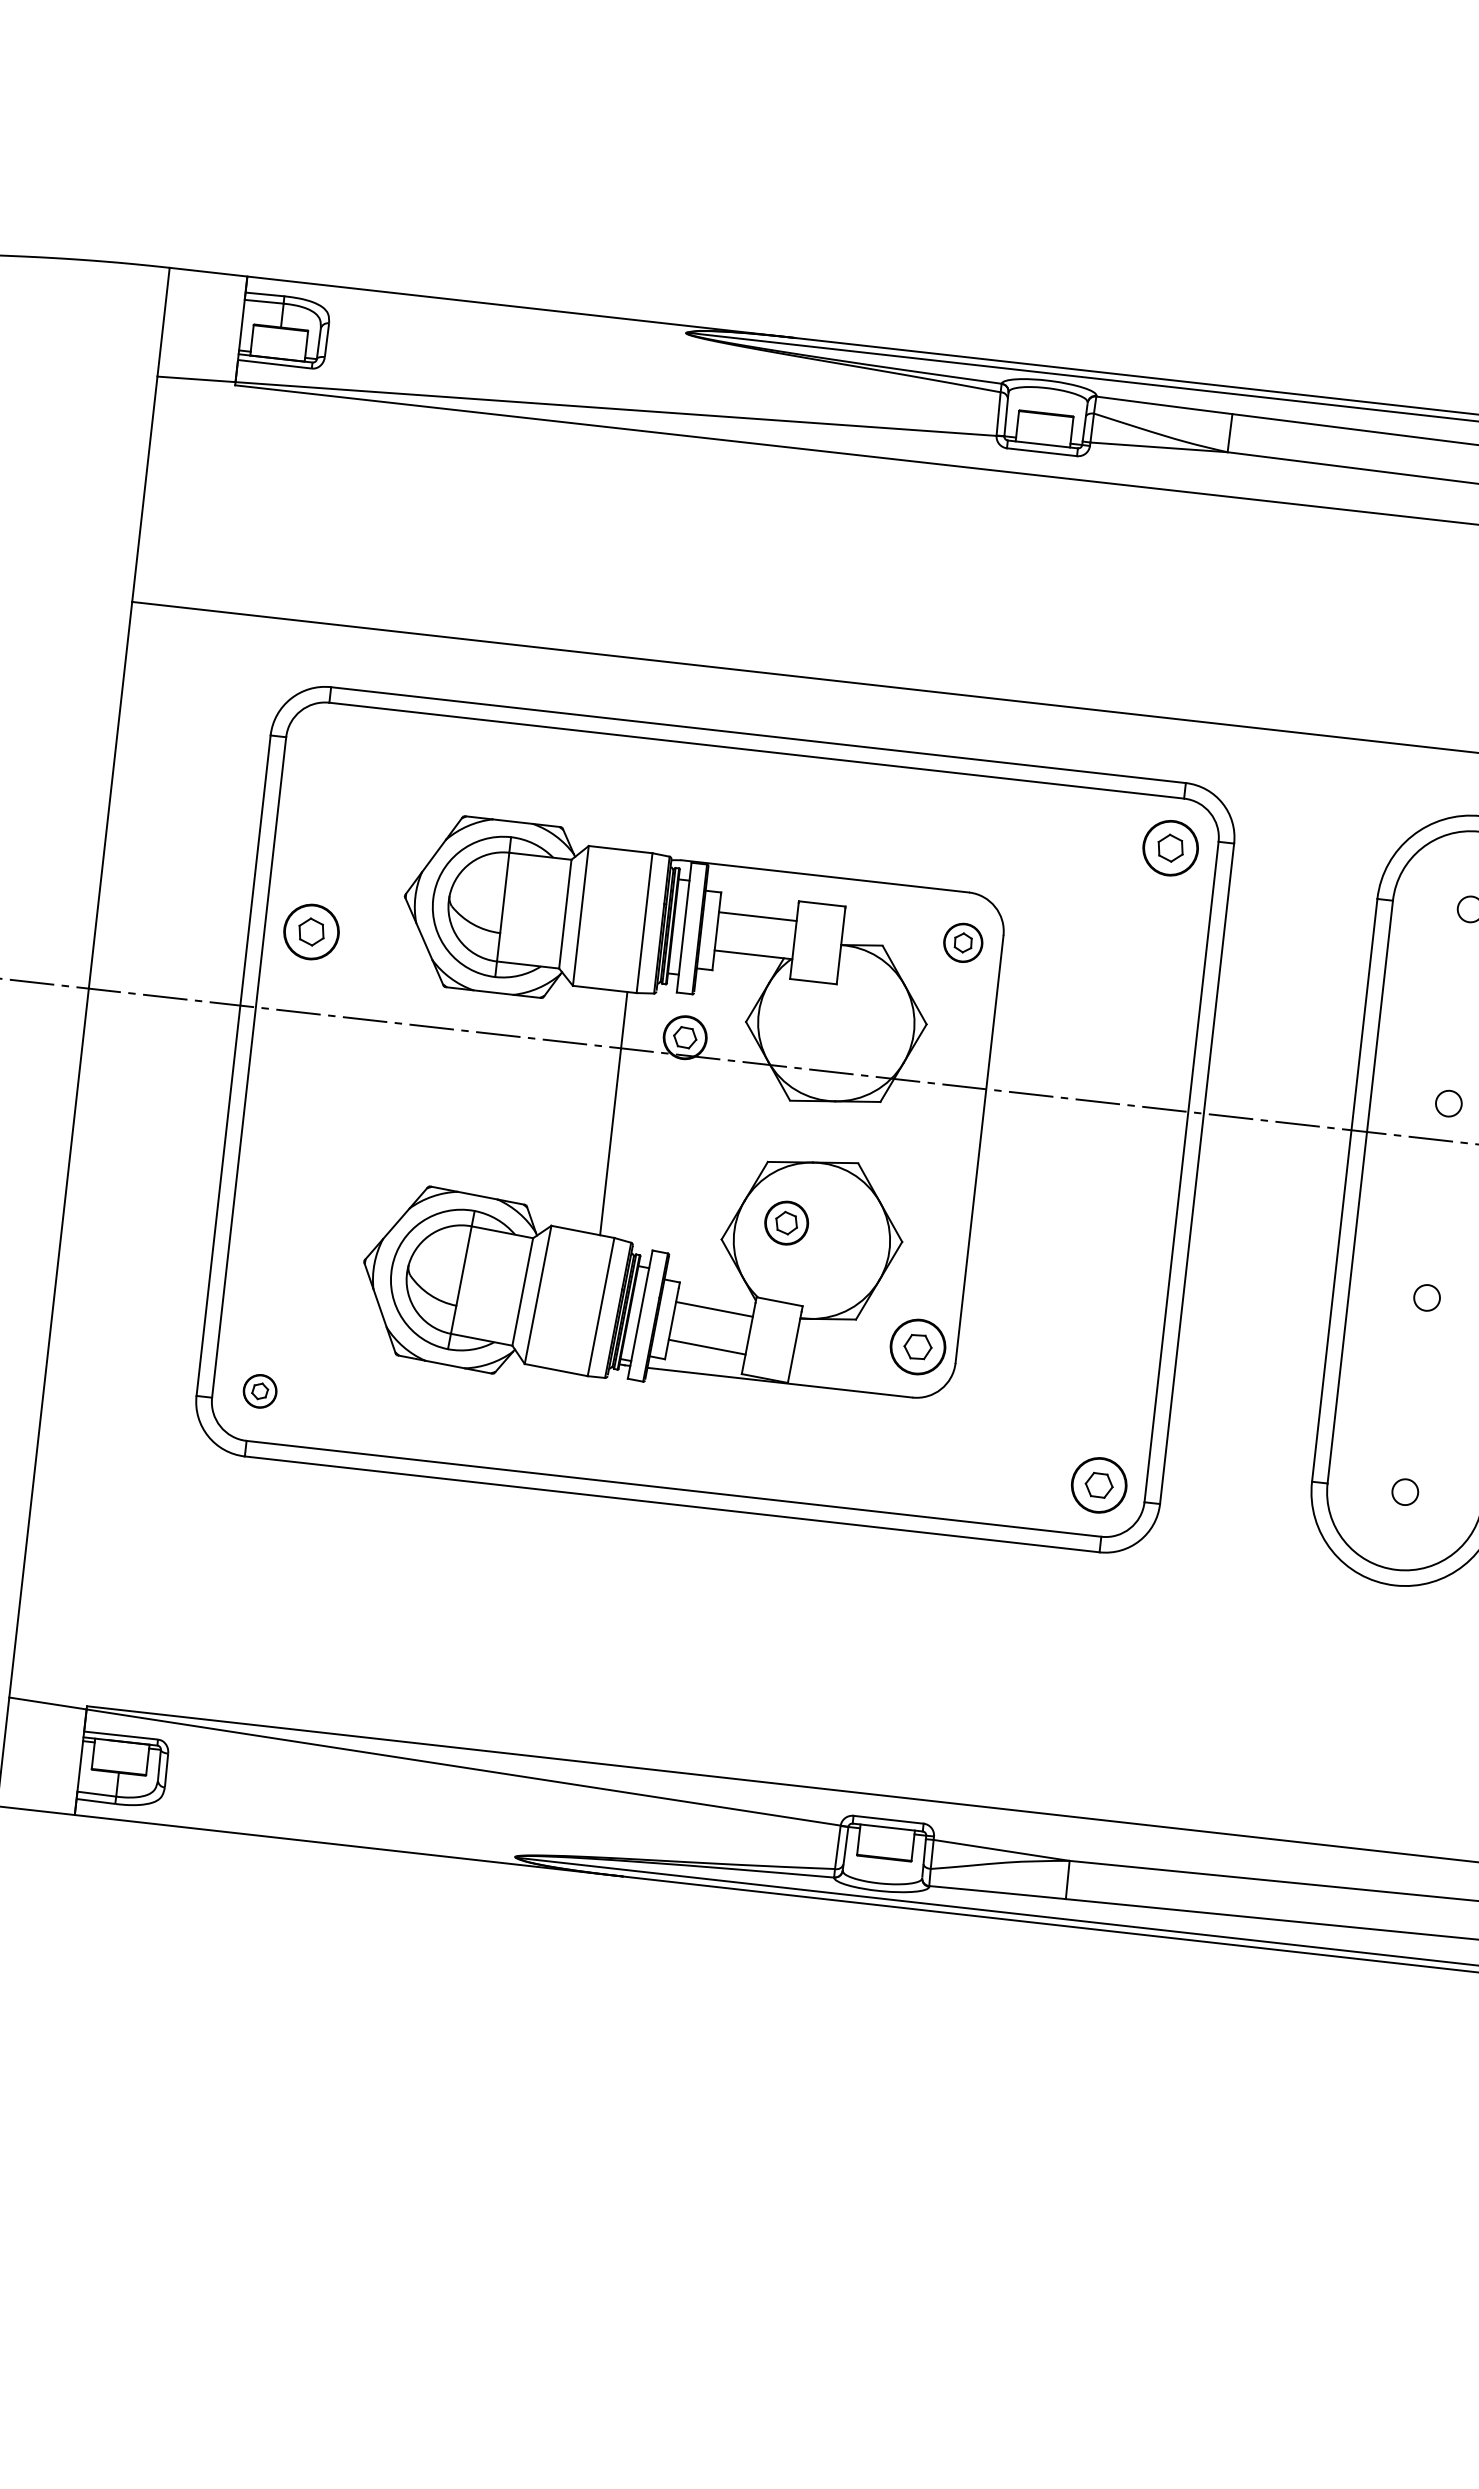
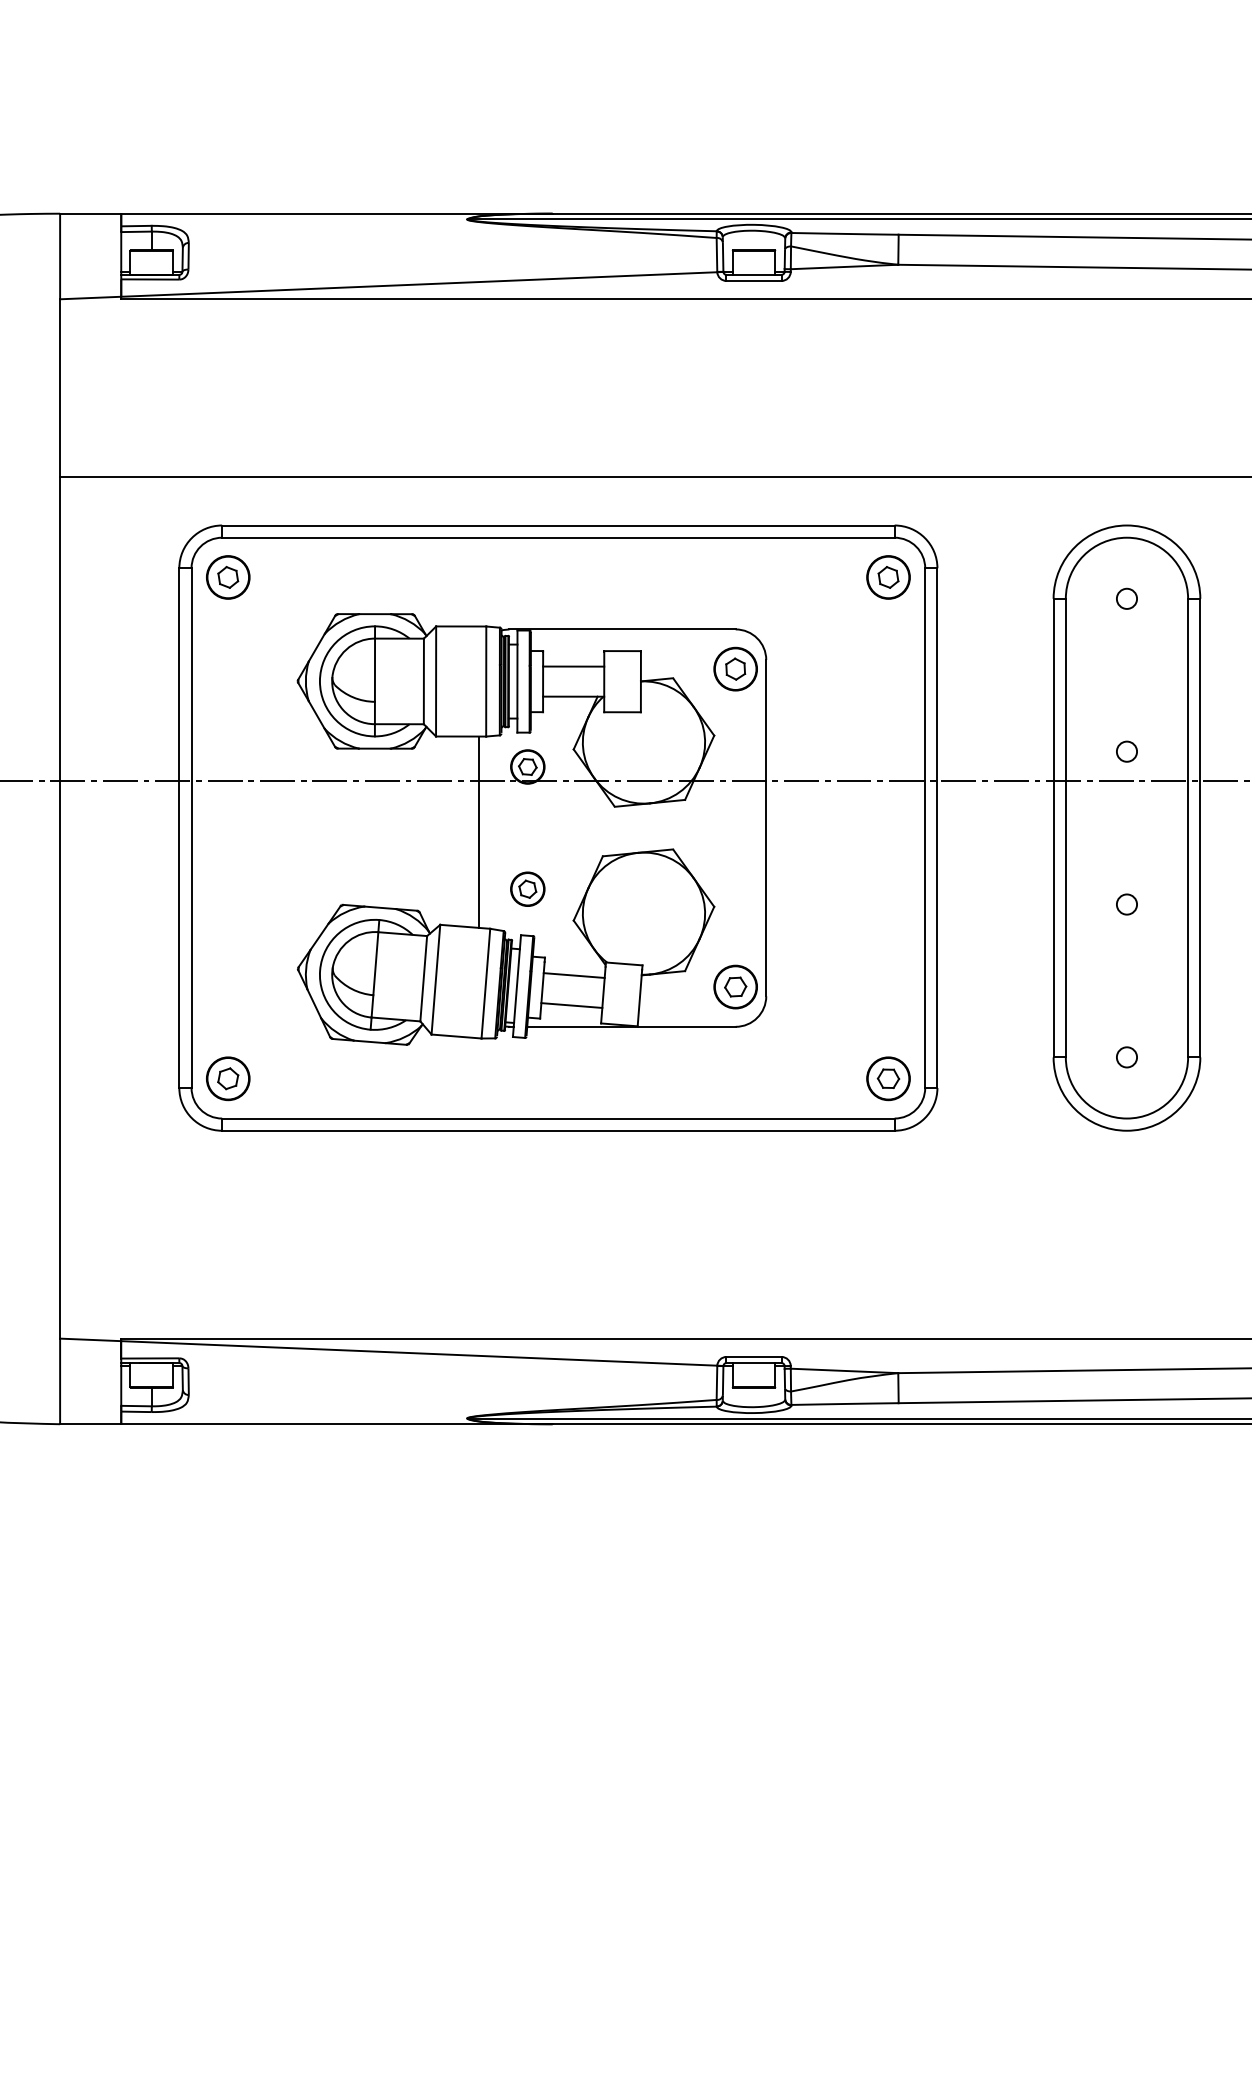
part: (311, 932) -> (228, 577), moved
part: (963, 942) -> (735, 668), size x1.43
part: (786, 1222) -> (527, 888), moved
part: (260, 1390) -> (228, 1078), size x1.67

